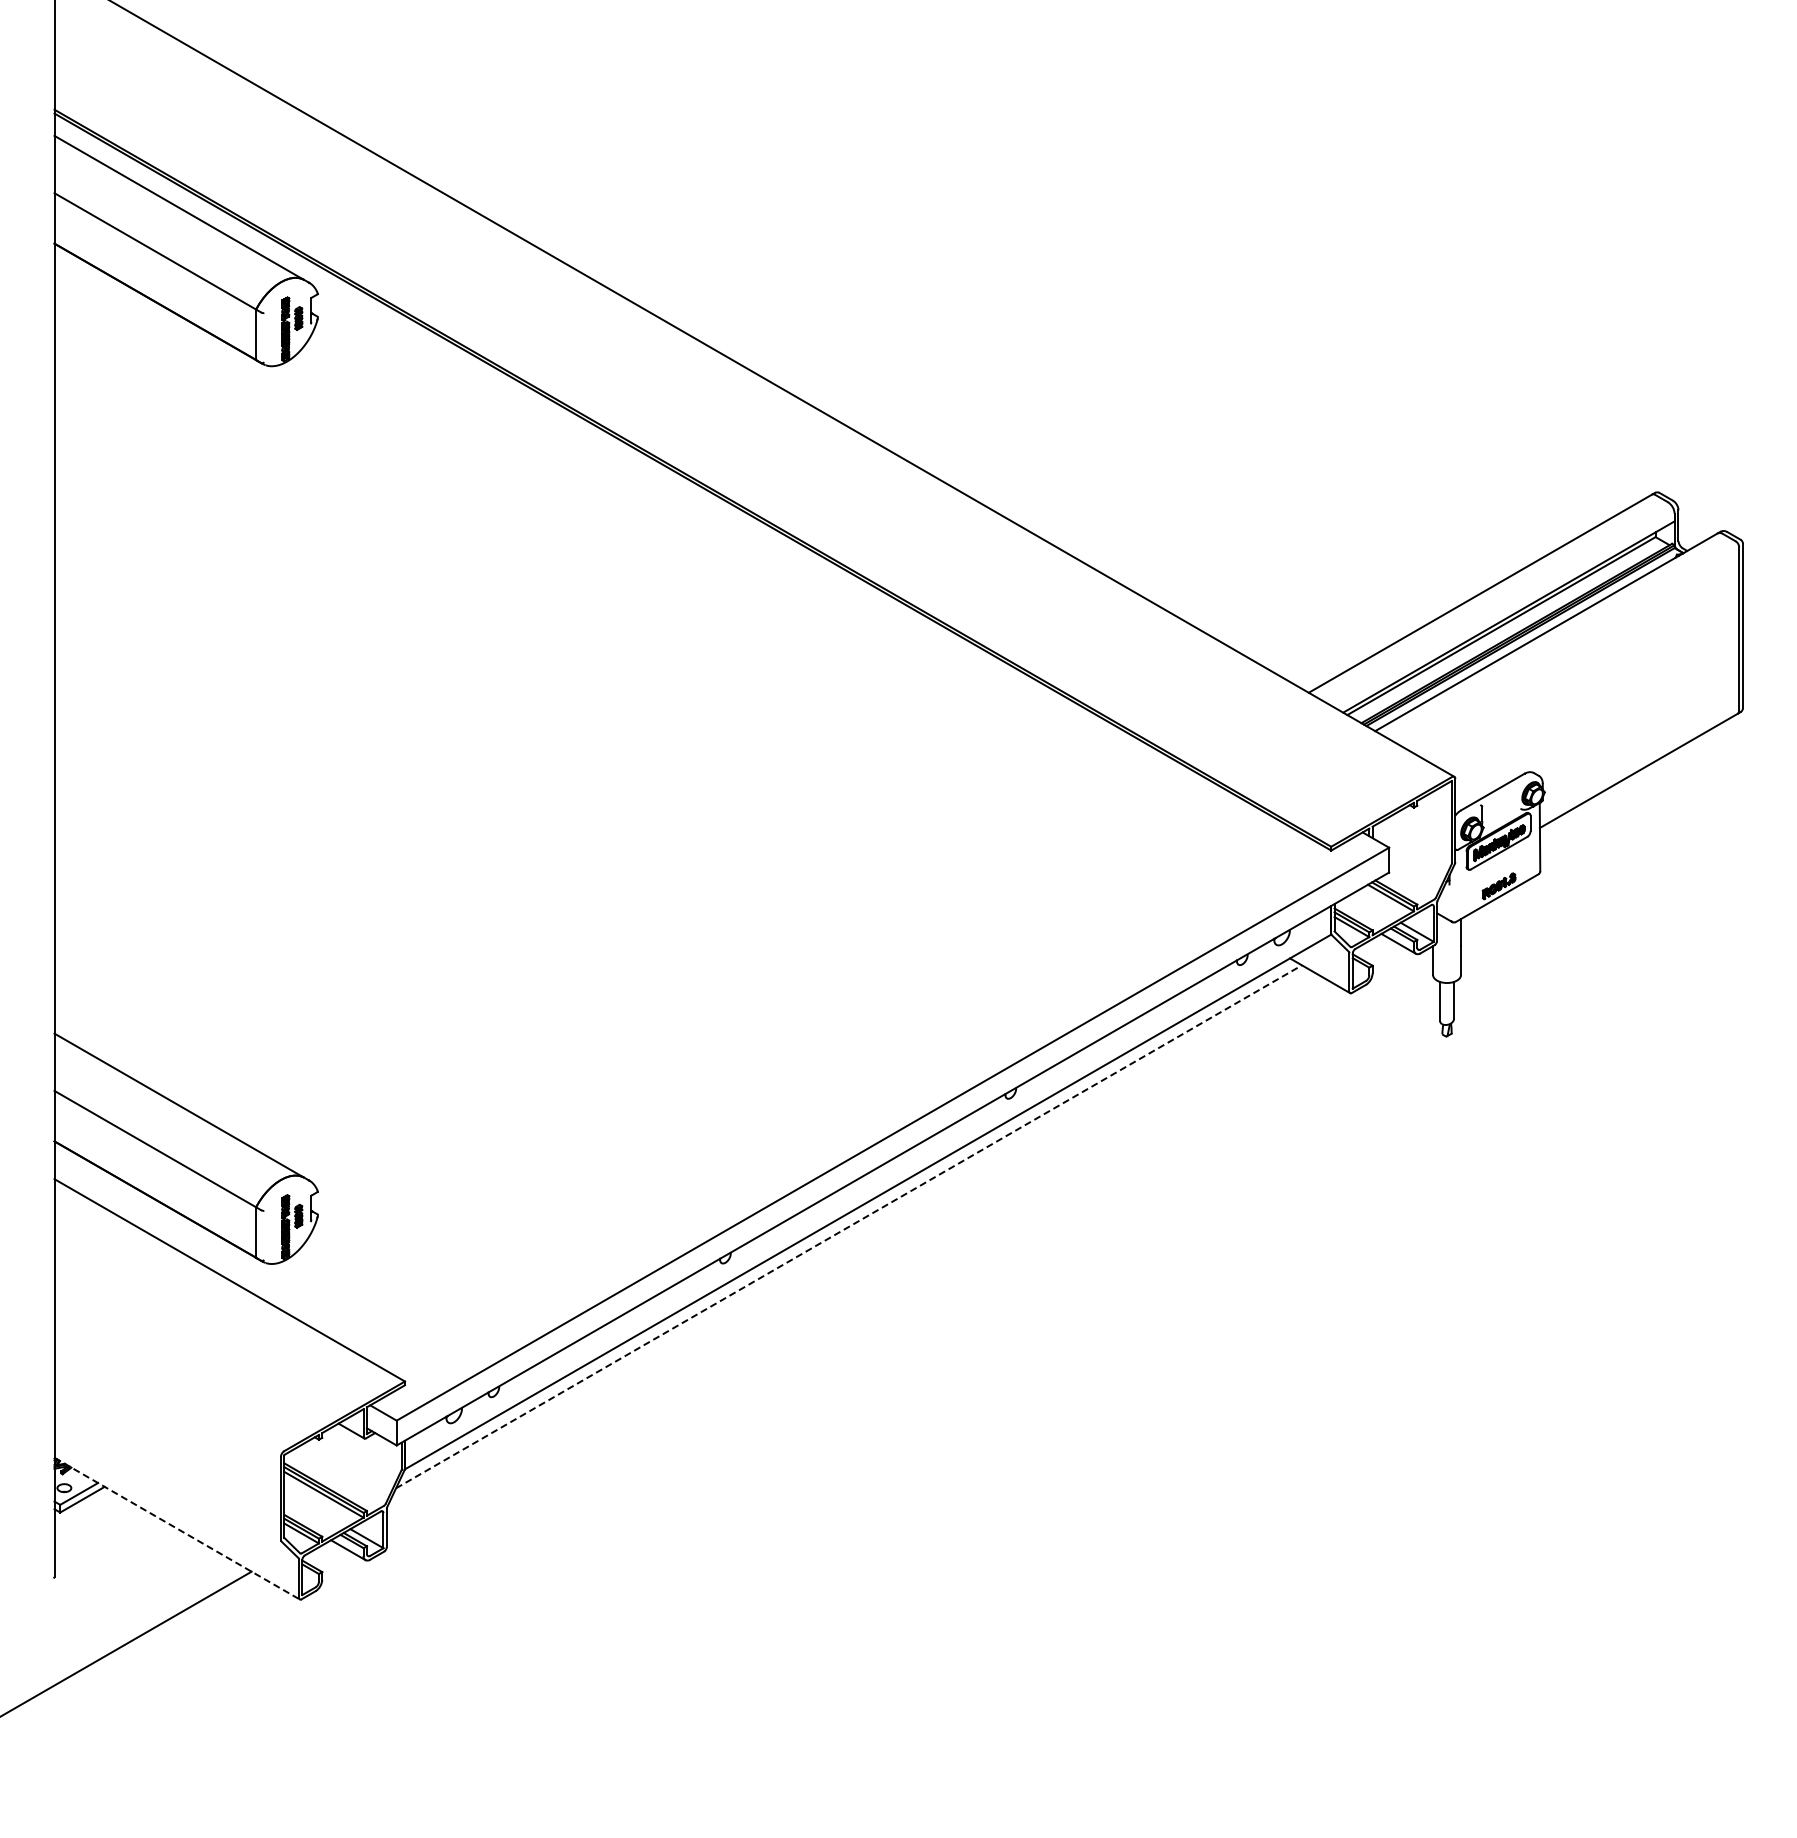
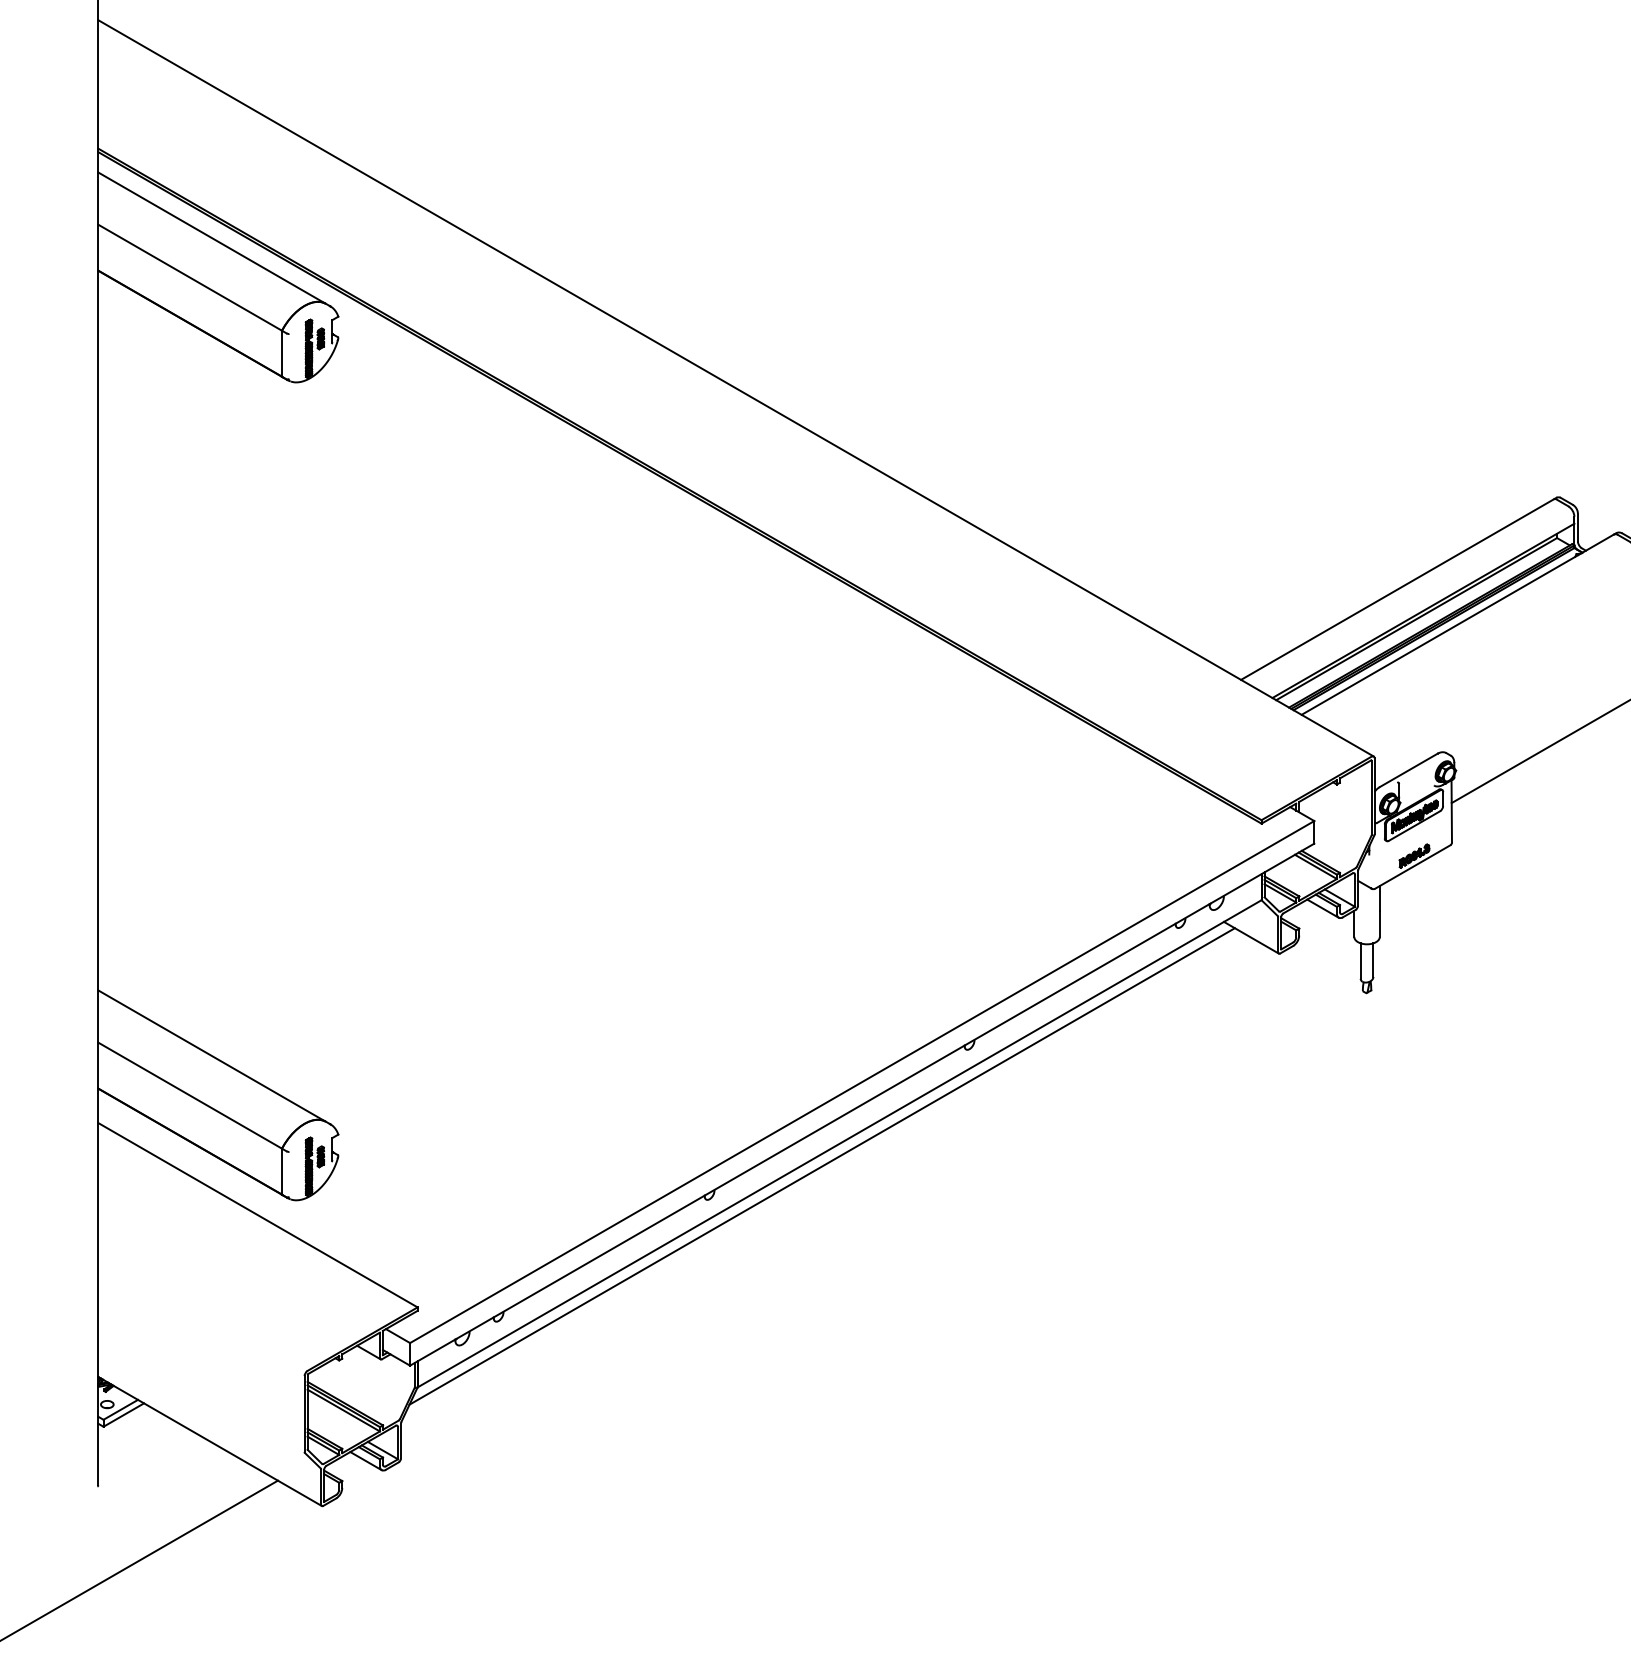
line: (849, 1226) -> (822, 1166), dashed -> solid
line: (177, 1528) -> (210, 1441), dashed -> solid

